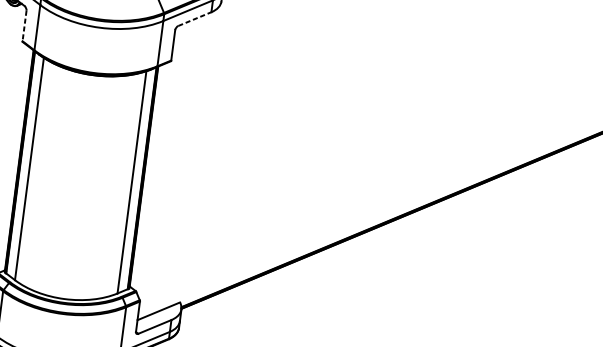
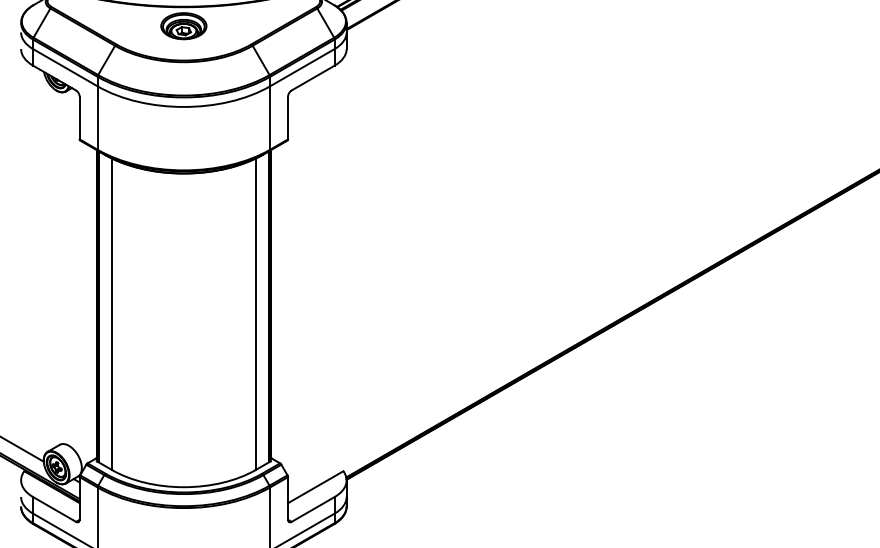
line: (195, 19) -> (313, 78), dashed -> solid
line: (24, 26) -> (79, 118), dashed -> solid

